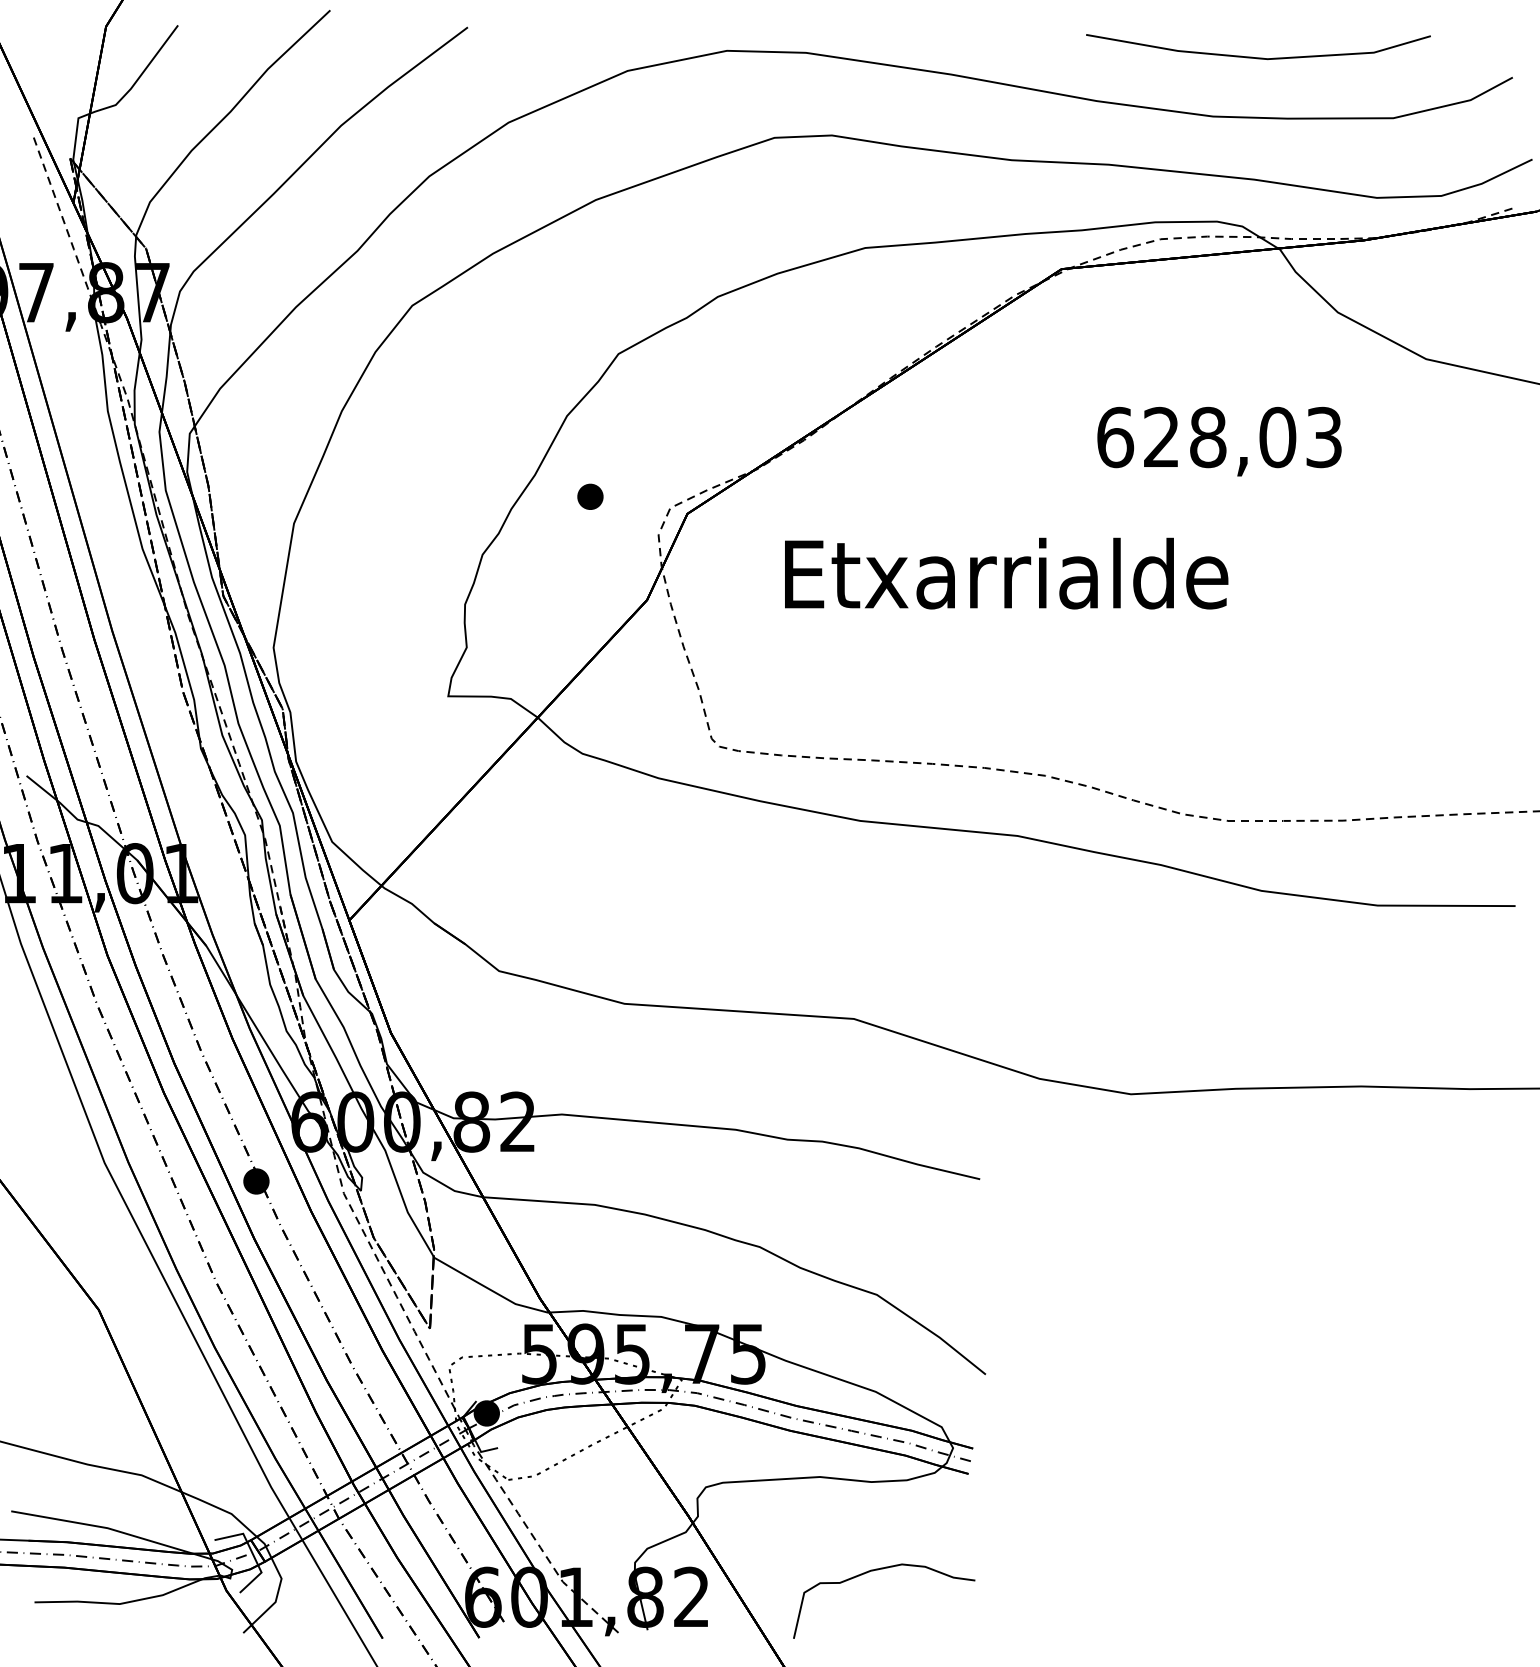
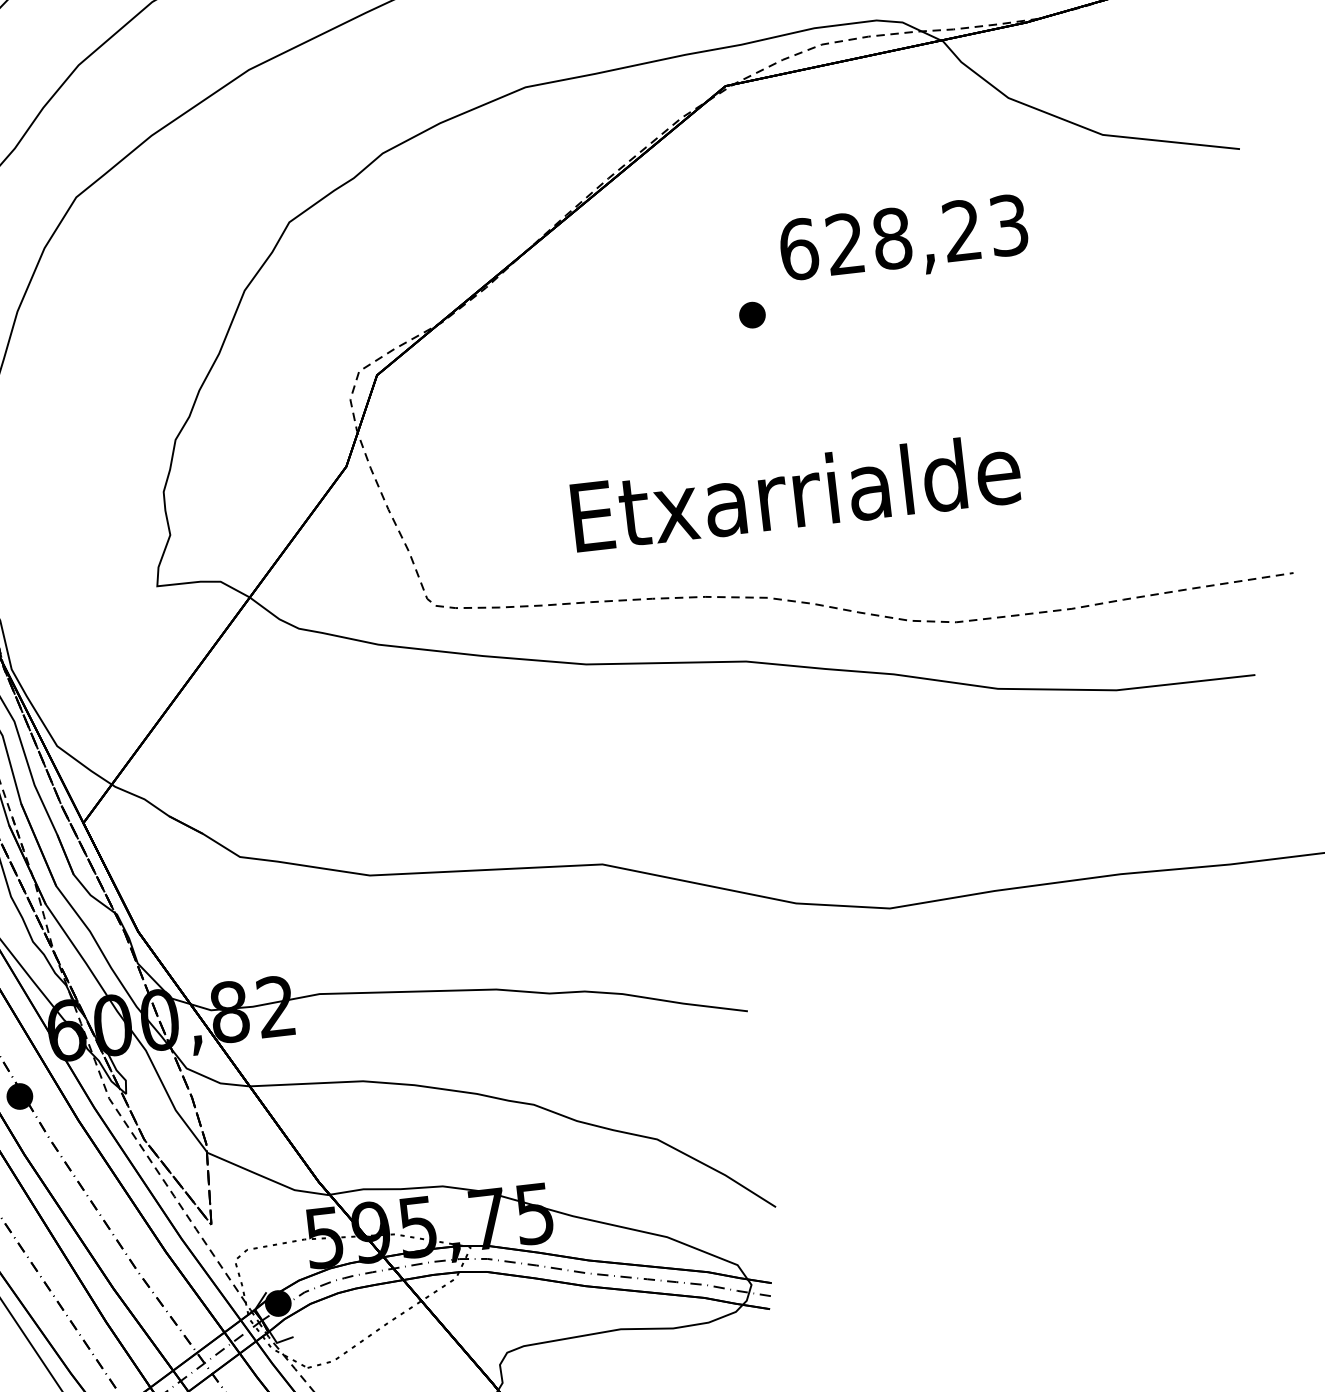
text: (1277, 437) -> (962, 230), 628,03 -> 628,23
part: (590, 496) -> (752, 314), moved
text: (1006, 573) -> (796, 492), moved

